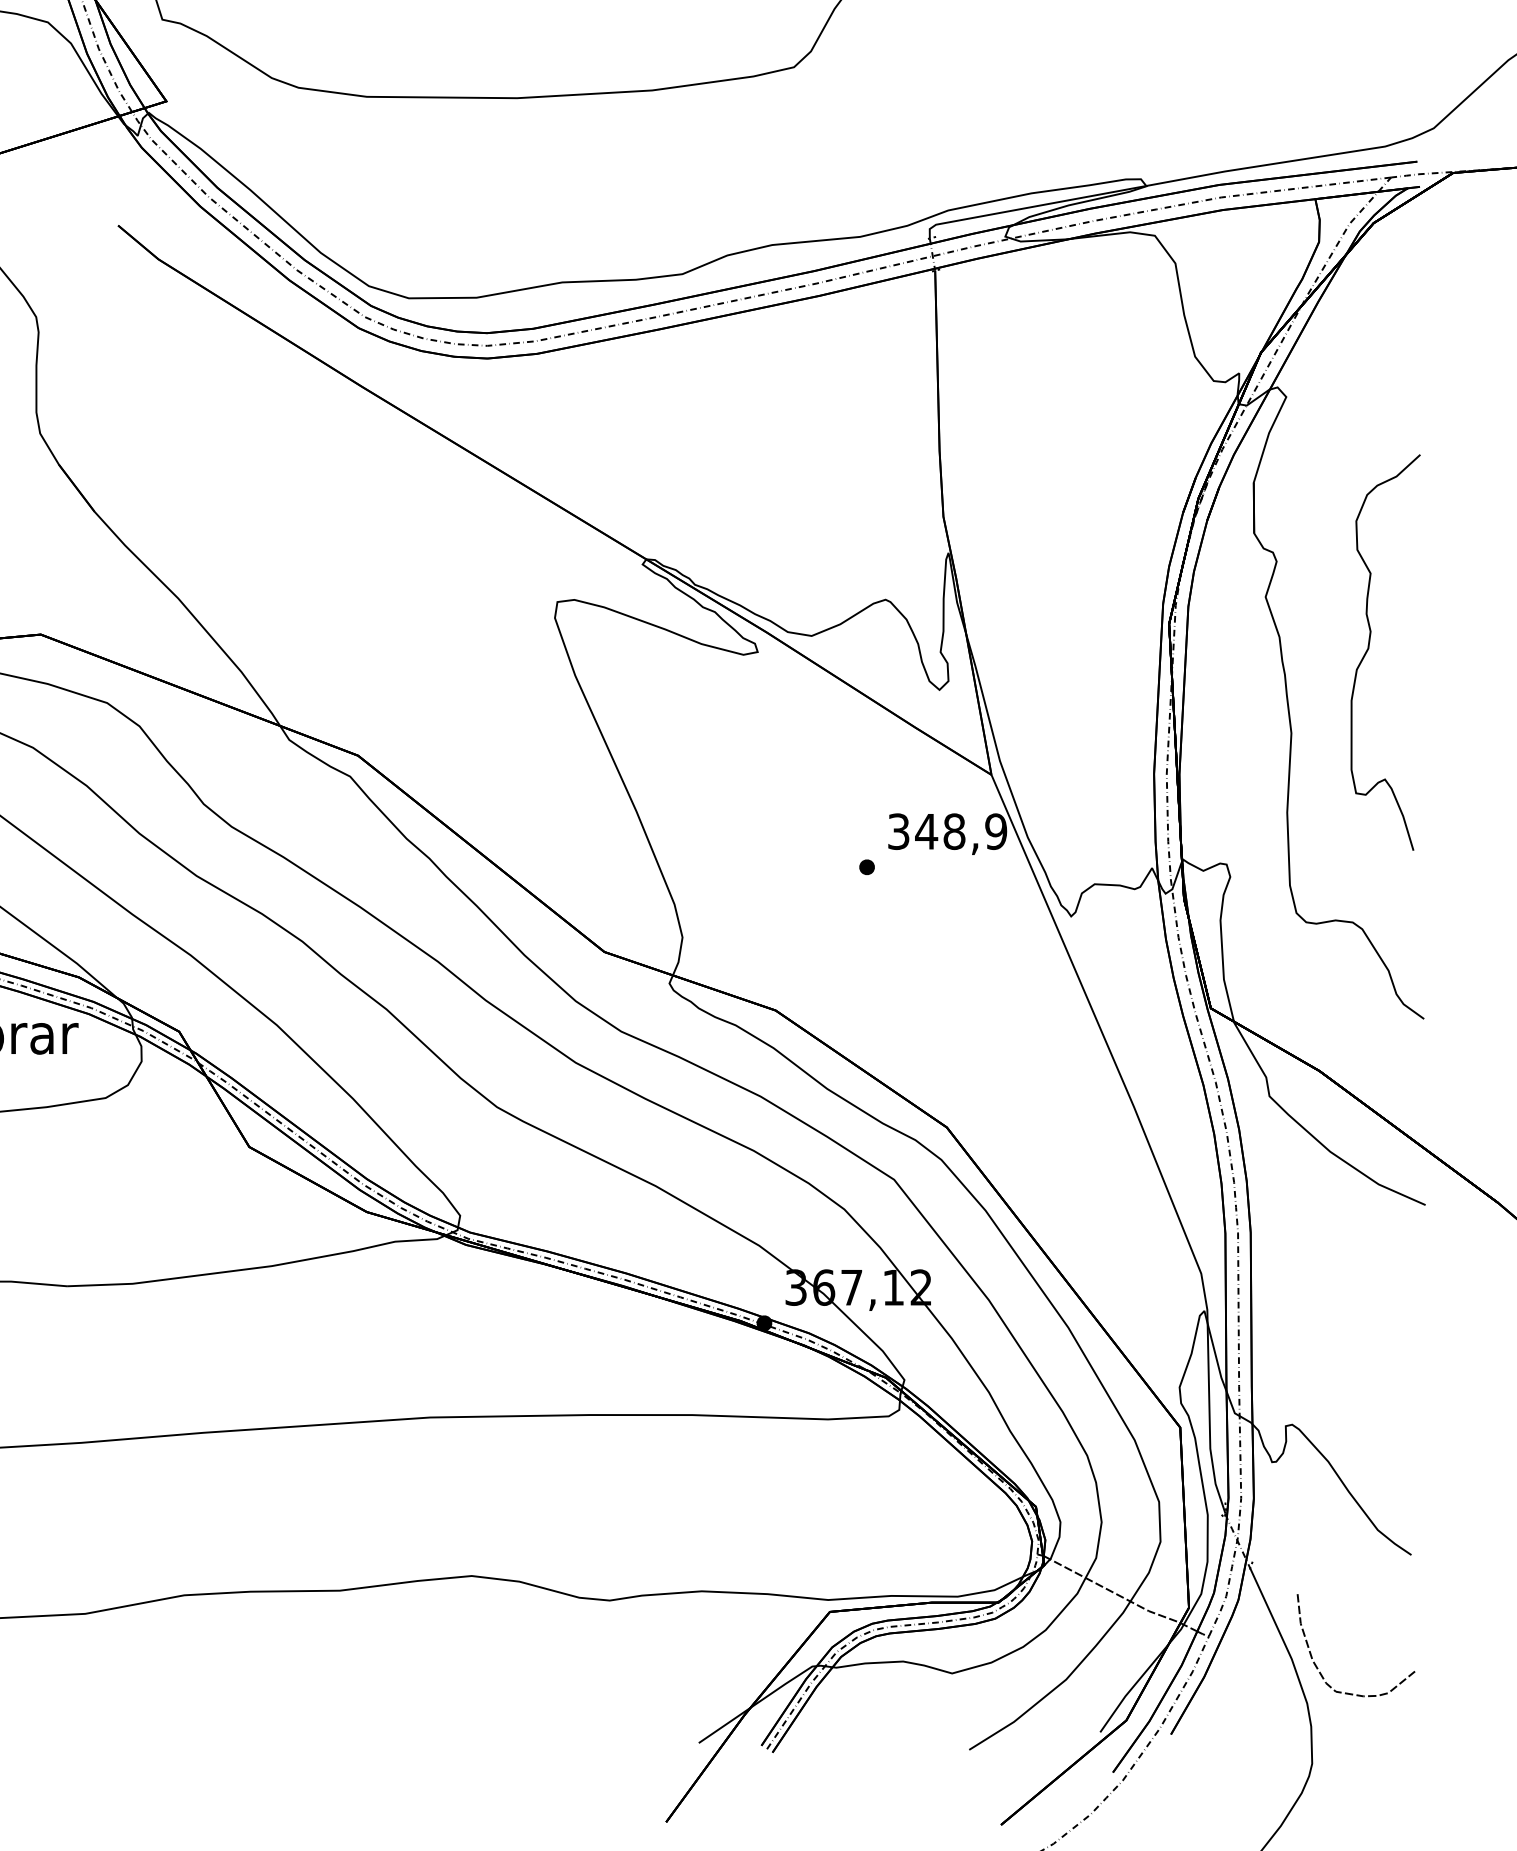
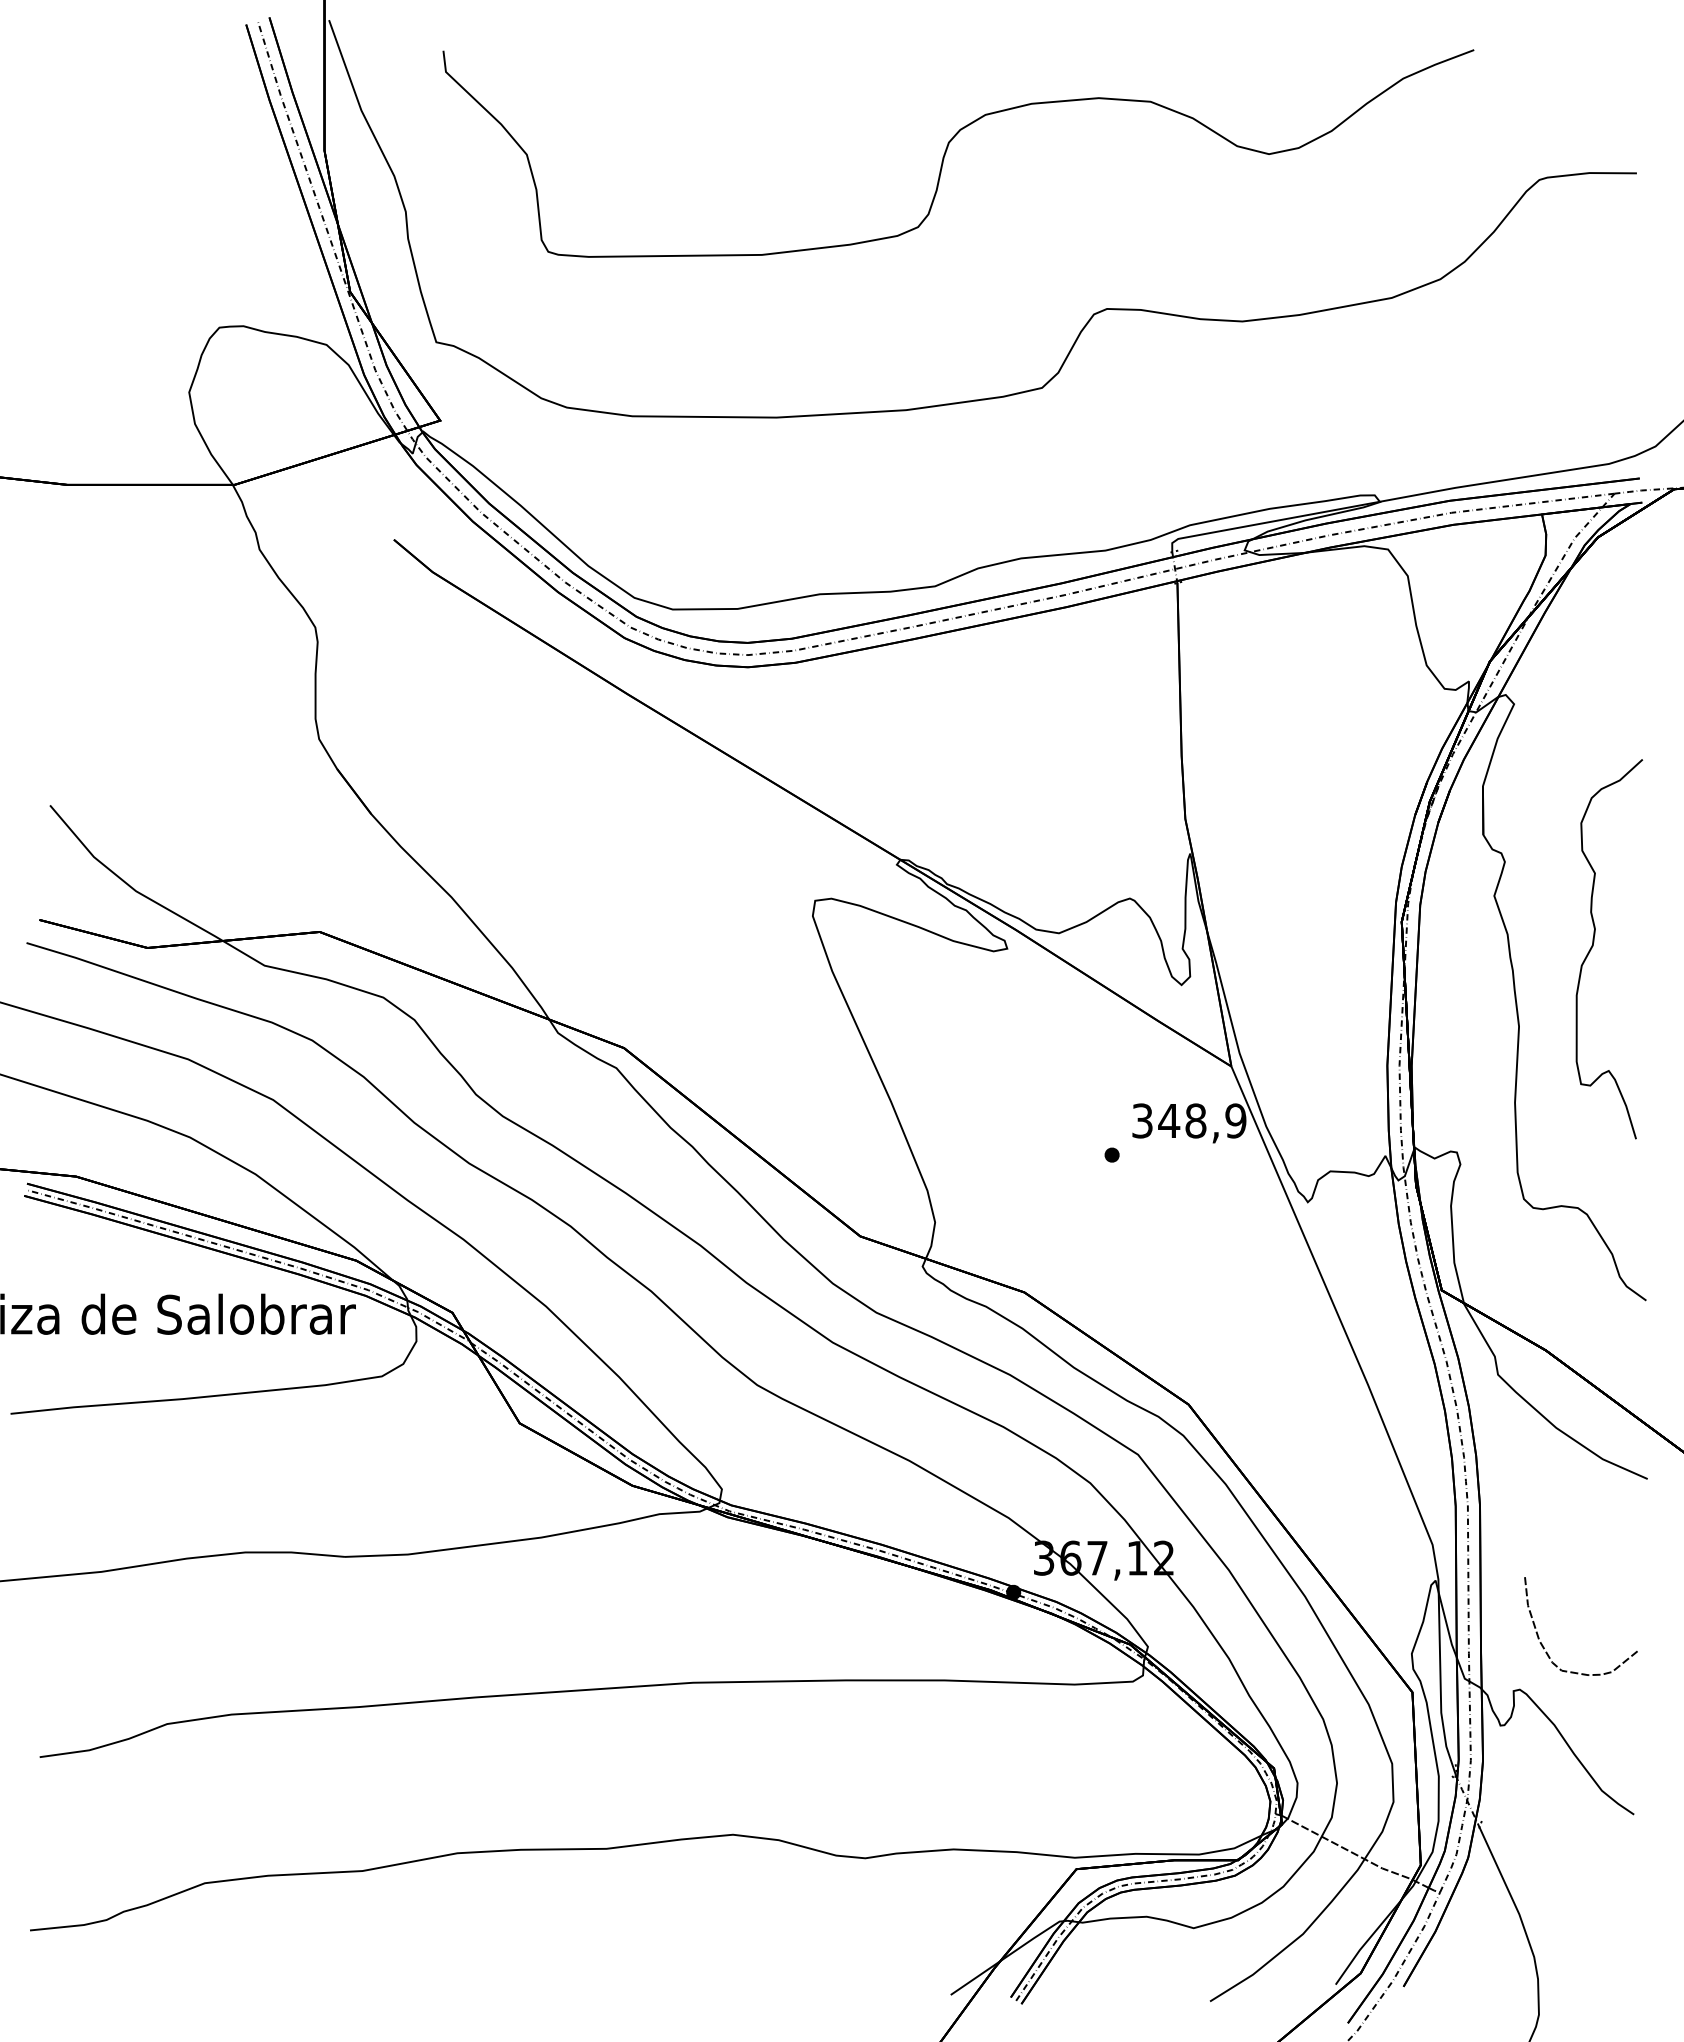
curve: (1316, 1665) -> (1543, 1645), moved

